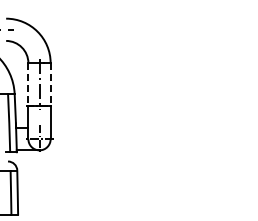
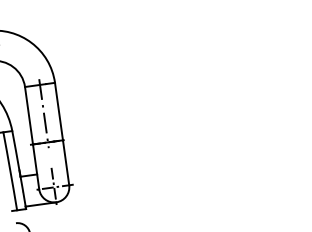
line: (28, 85) -> (29, 117), dashed -> solid
line: (50, 85) -> (58, 112), dashed -> solid

